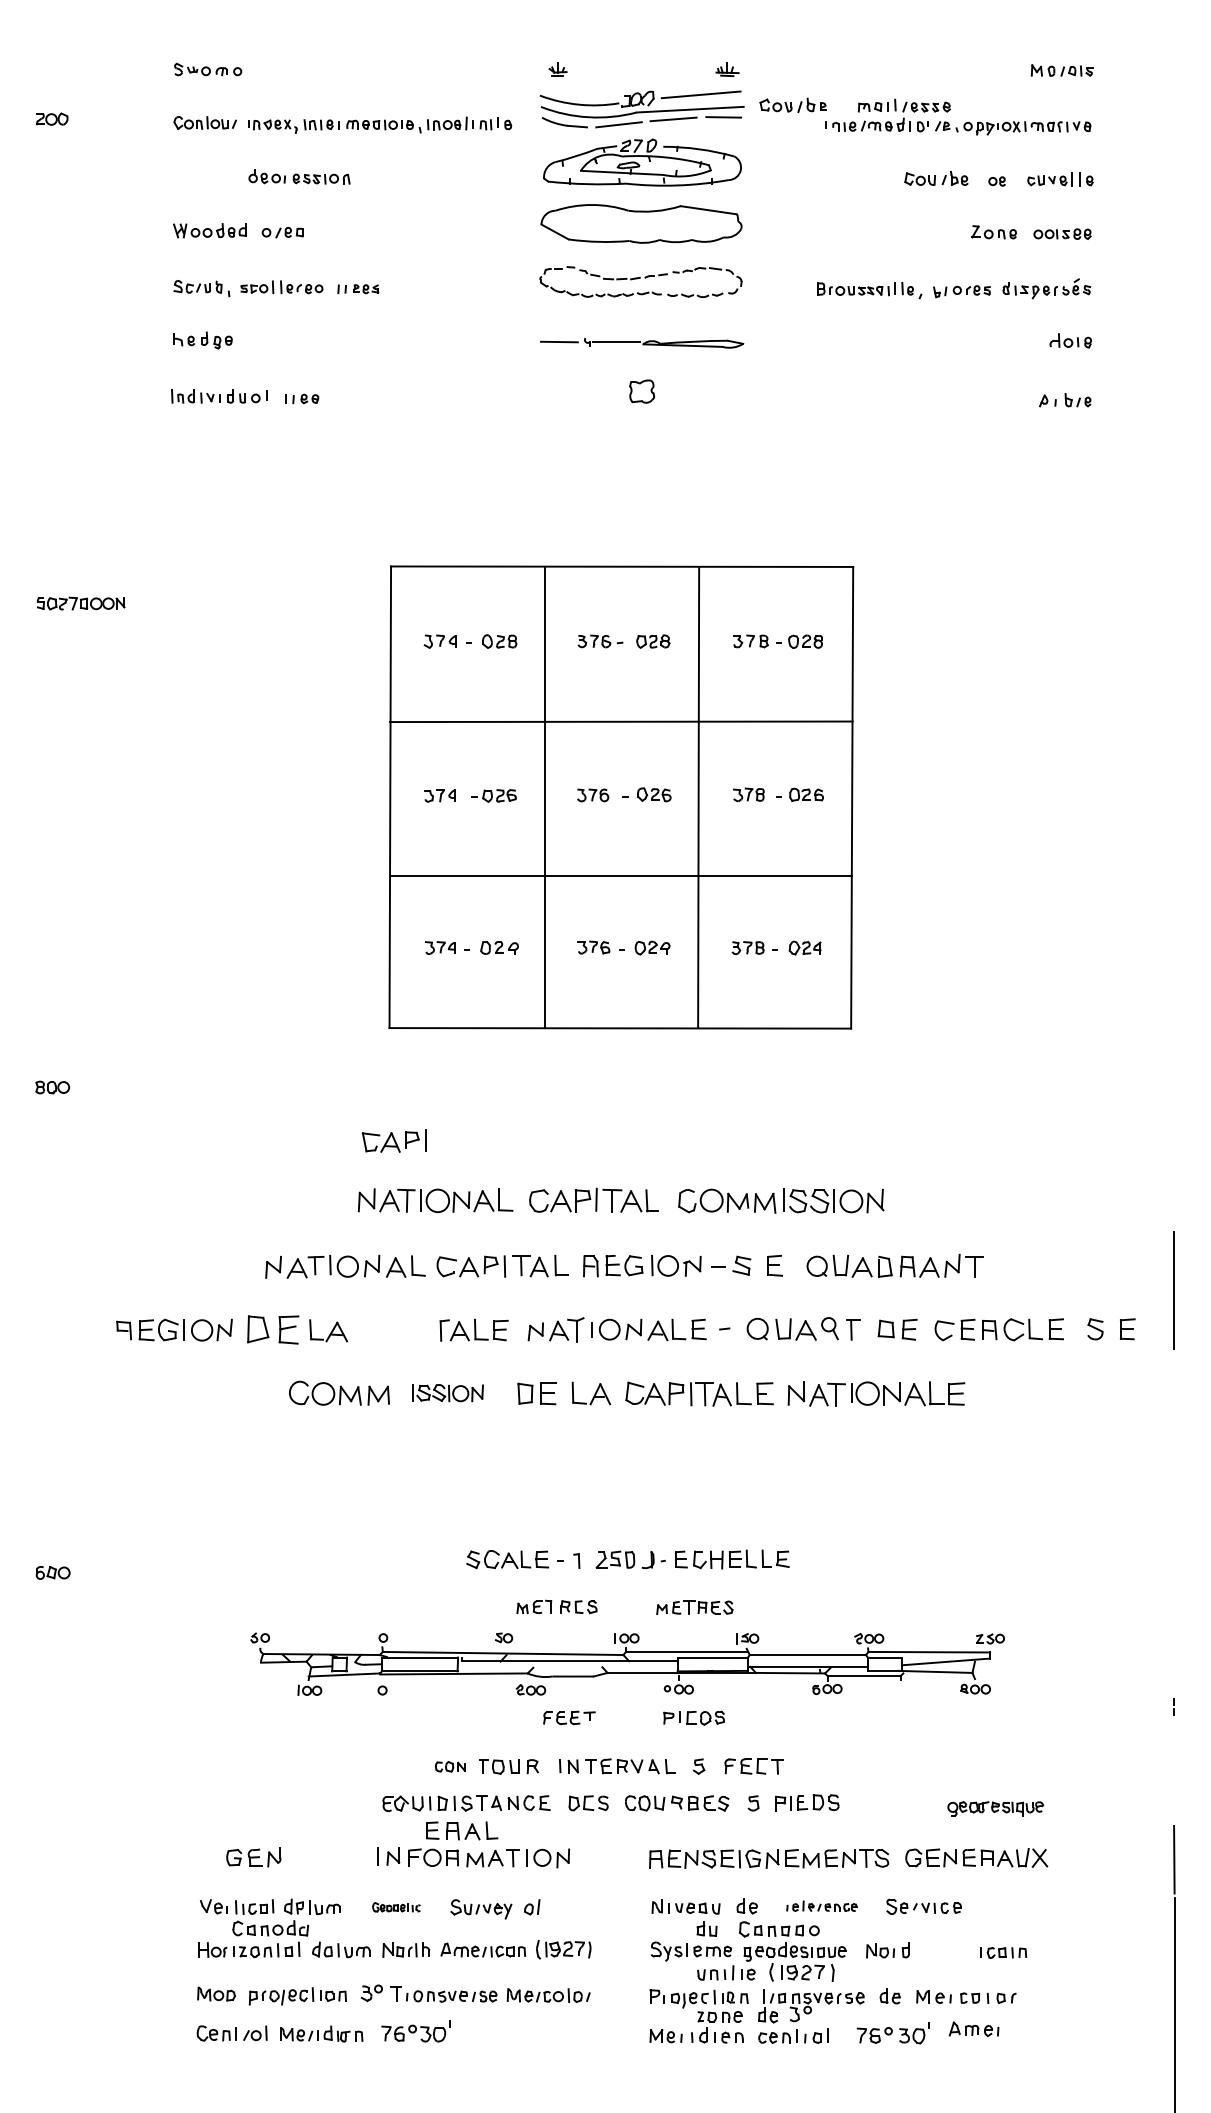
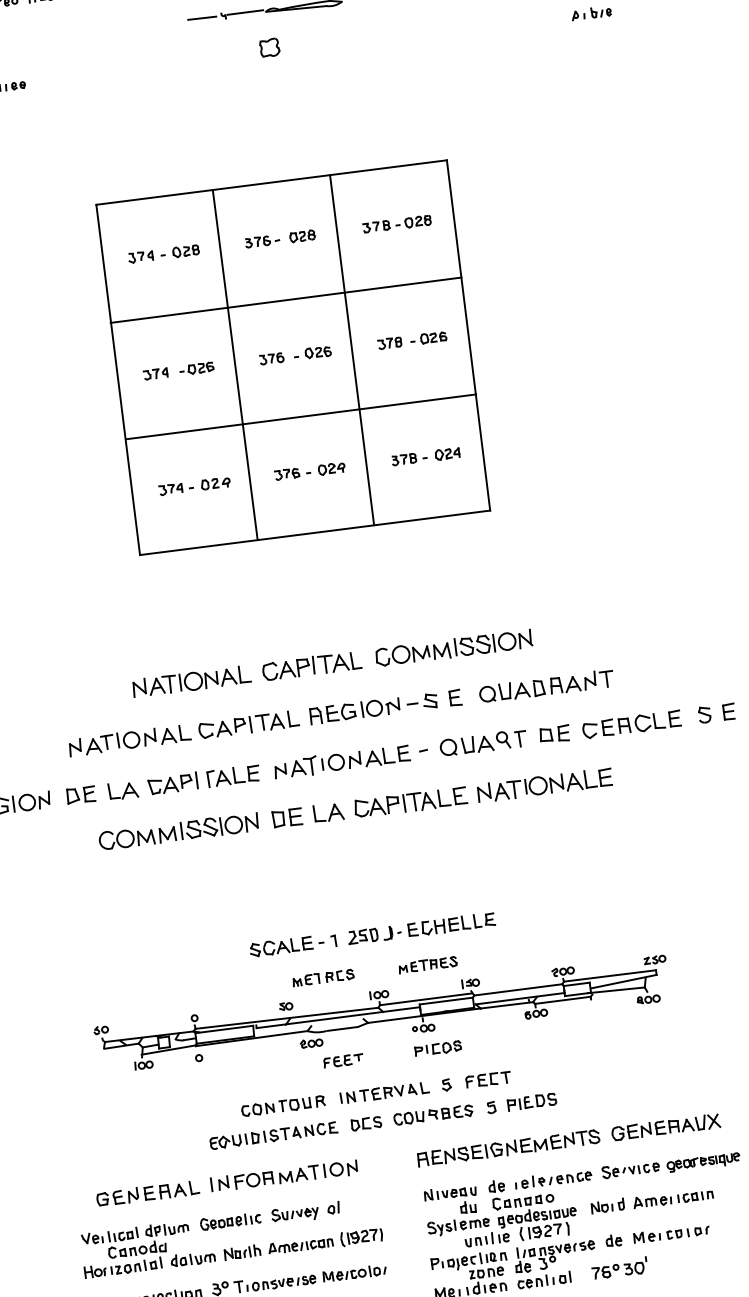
part: (394, 1140) -> (173, 783), moved
part: (273, 1329) -> (81, 794), size x0.71
part: (447, 1392) -> (219, 825), size x1.43
part: (449, 1766) -> (257, 1109), size x1.43
part: (995, 1808) -> (703, 1162), moved
part: (462, 1830) -> (172, 1190), moved
part: (821, 1905) -> (552, 1178), size x1.43
part: (396, 1907) -> (230, 1221), size x1.67
part: (973, 2028) -> (652, 1200), moved

